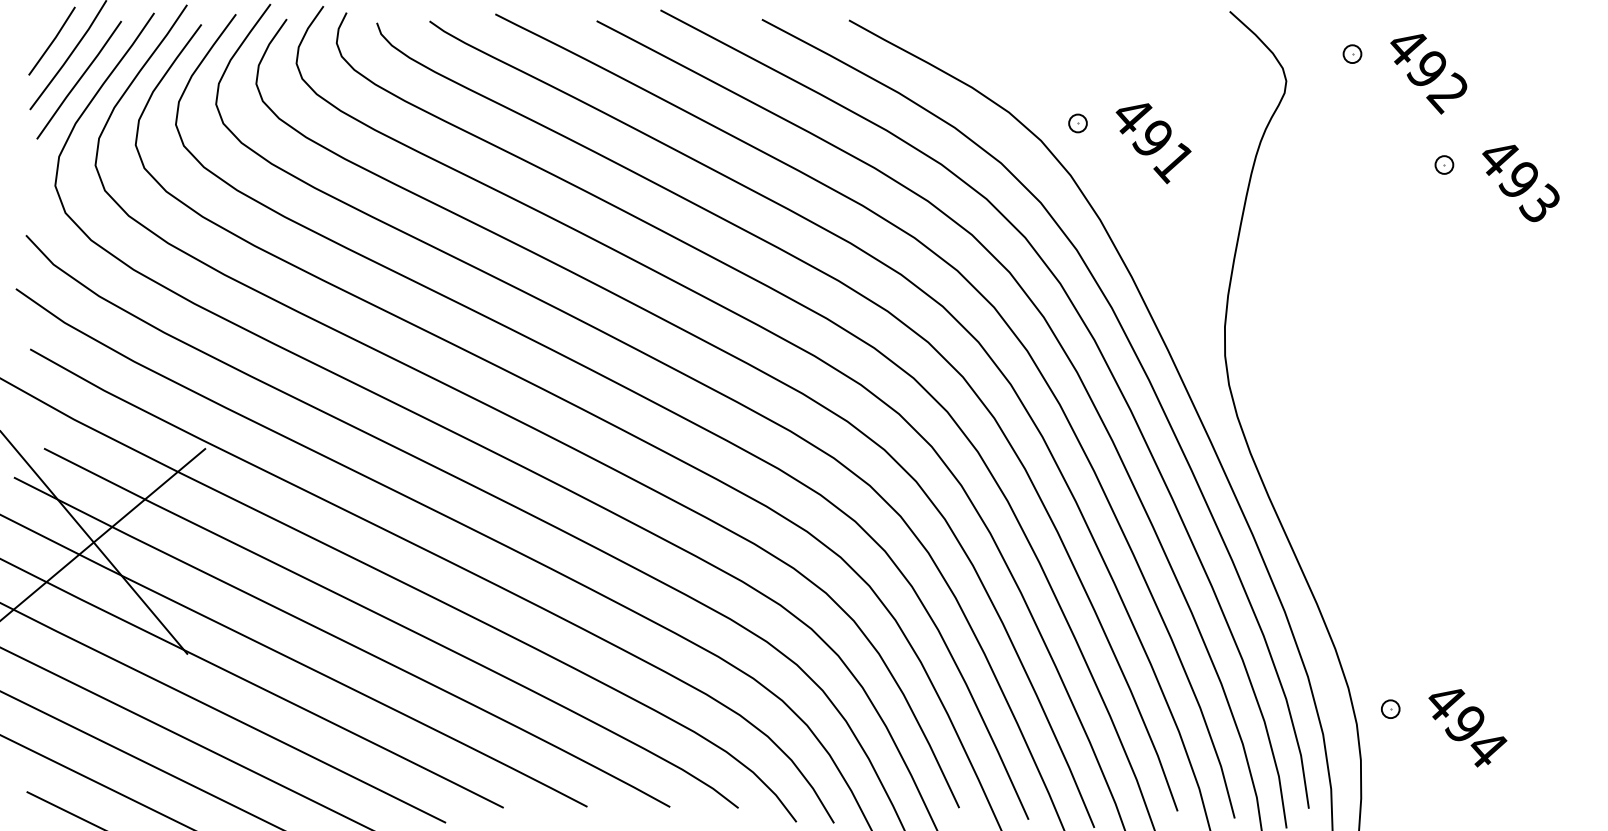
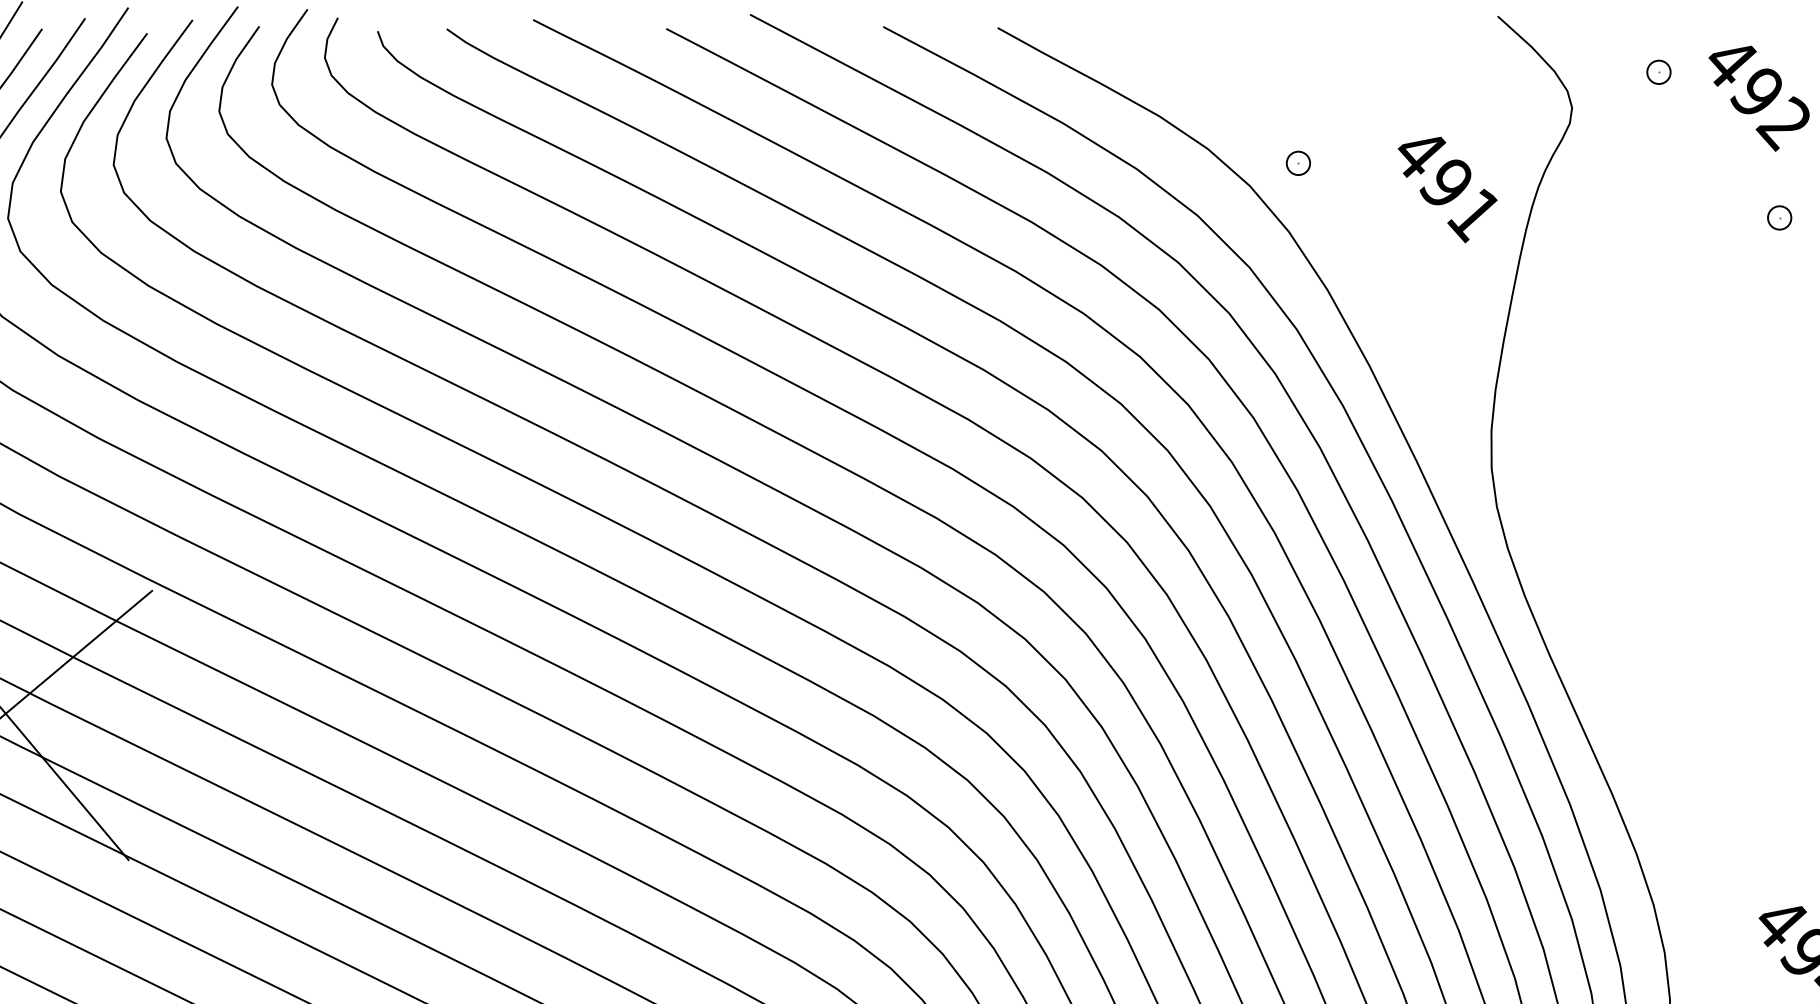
text: (1153, 143) -> (1447, 189), moved
part: (1390, 708) -> (1708, 931), removed

